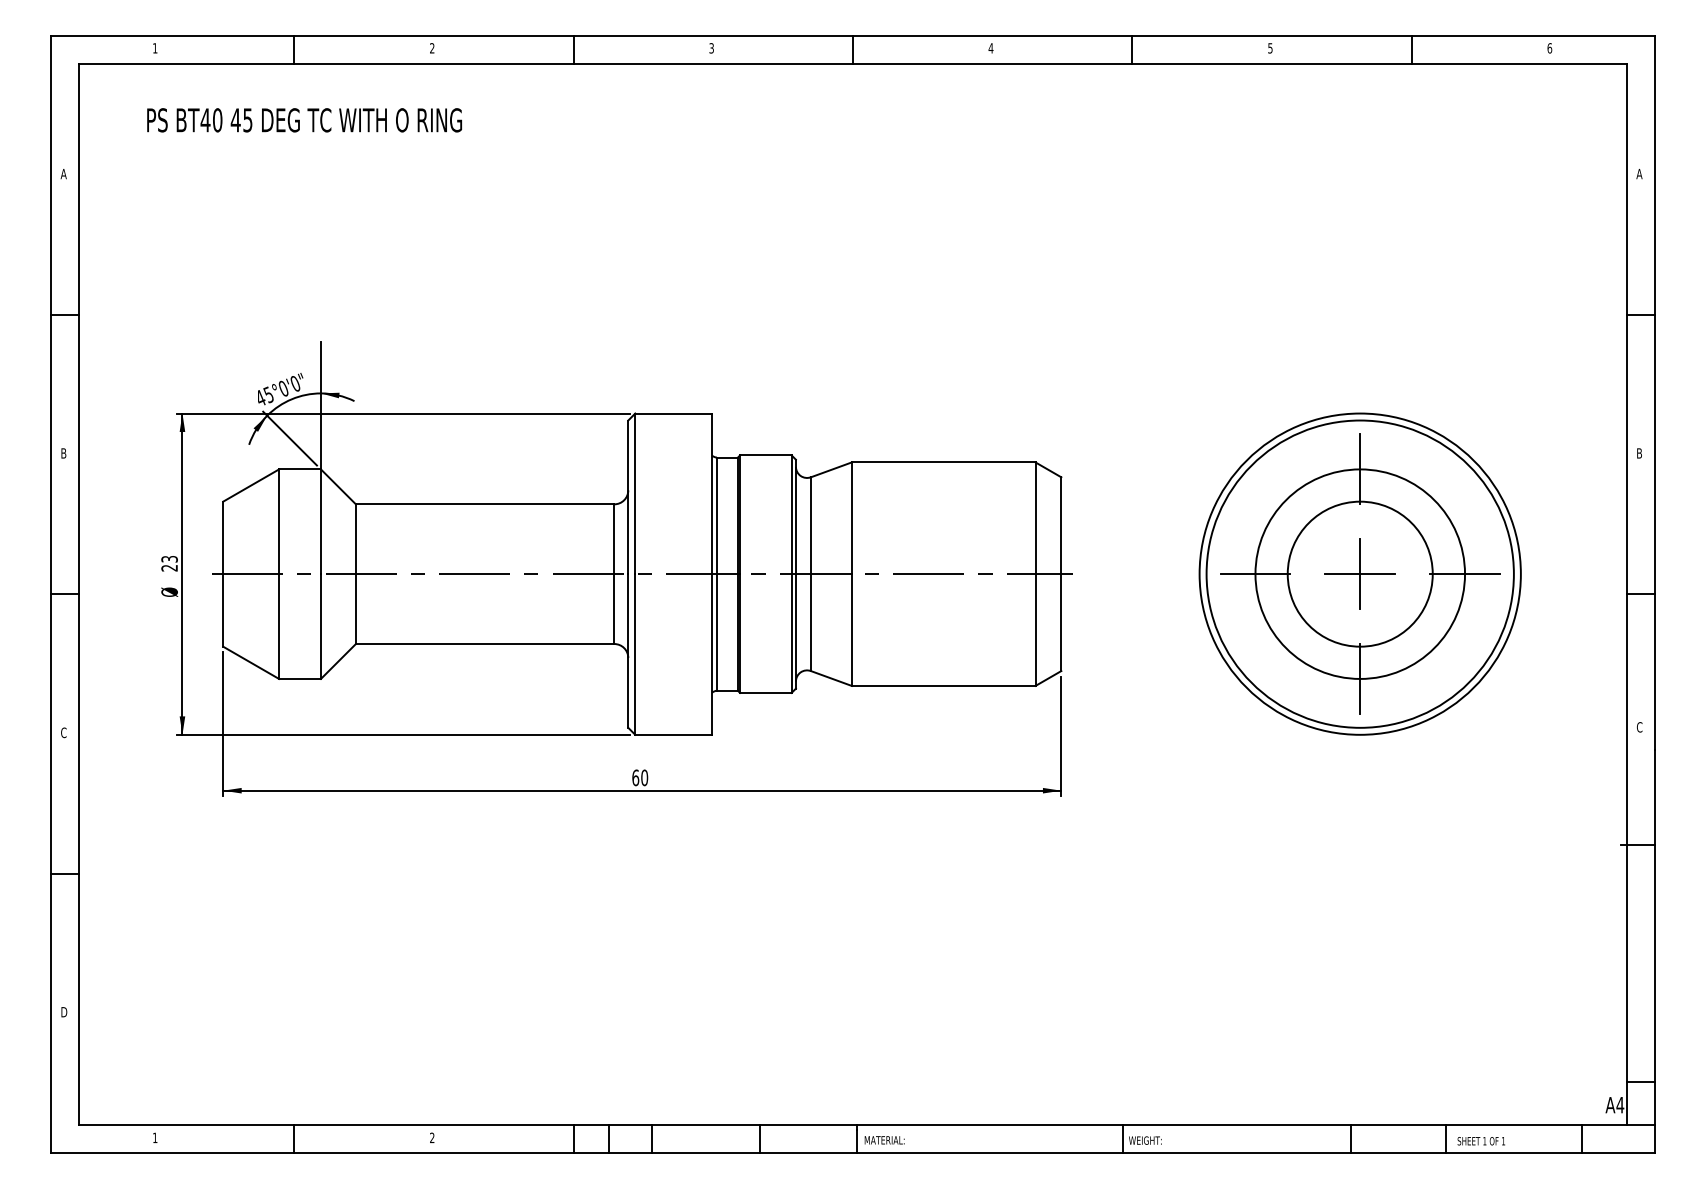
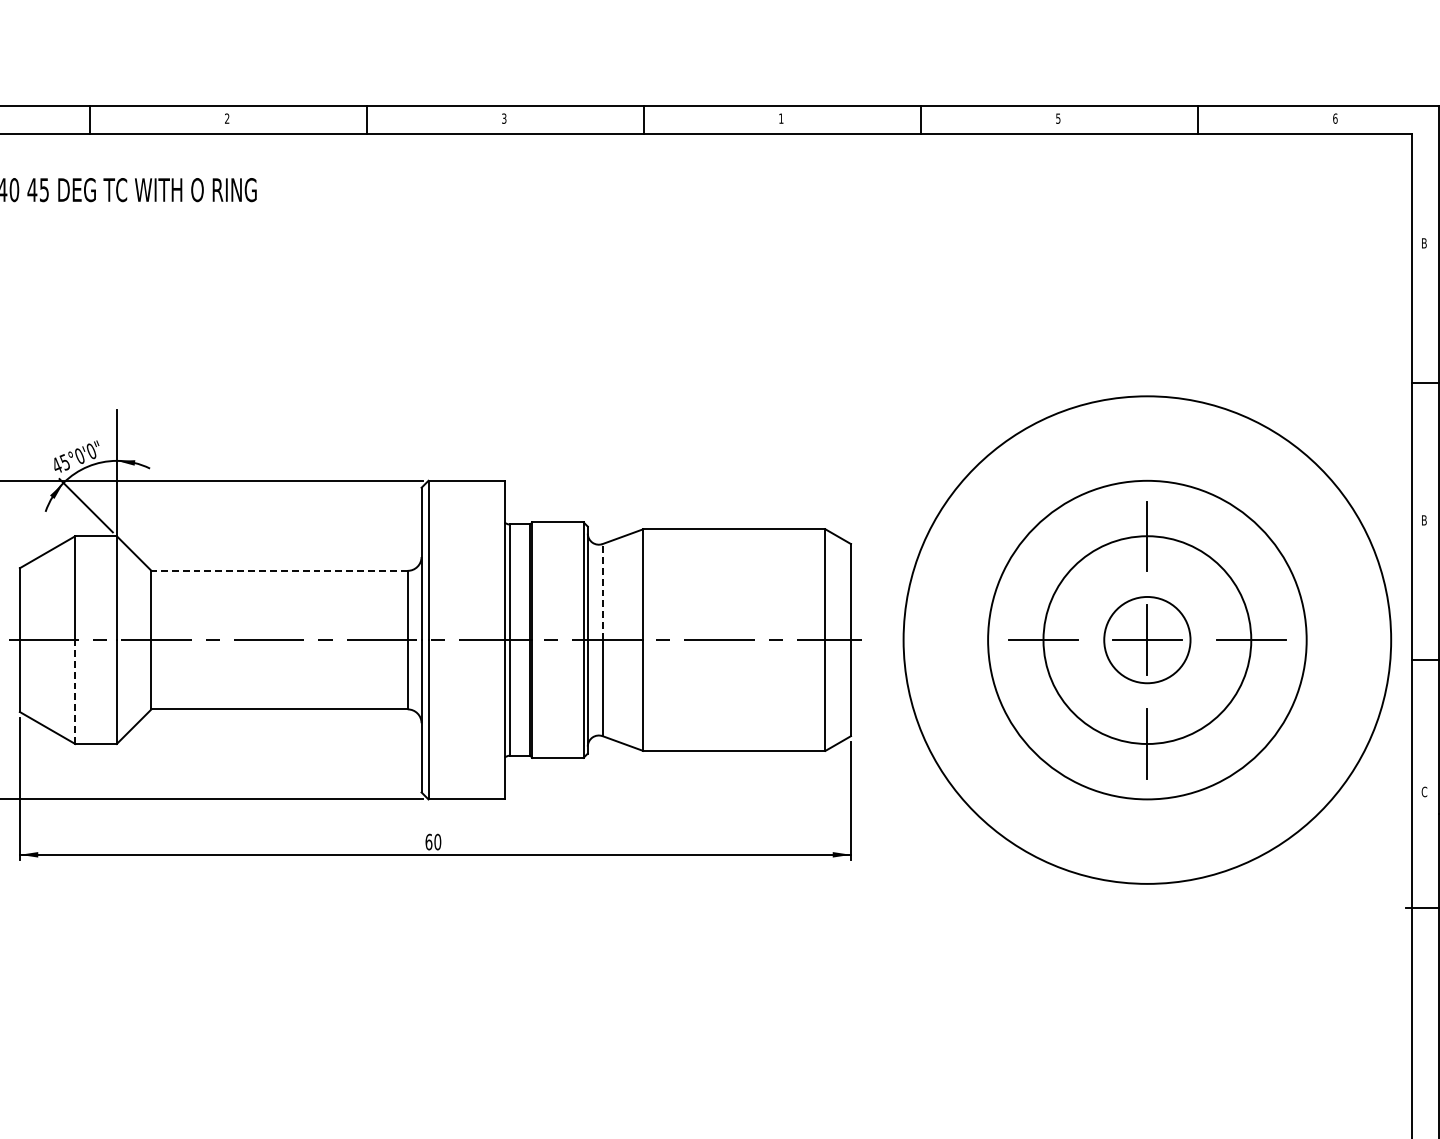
text: (990, 48) -> (780, 118), 4 -> 1
text: (1639, 173) -> (1424, 242), A -> B
line: (484, 504) -> (278, 571), solid -> dashed
line: (810, 525) -> (602, 591), solid -> dashed
circle: (1359, 573) -> (1146, 639), size x0.6
circle: (1359, 573) -> (1146, 639), size x1.6
line: (279, 626) -> (75, 691), solid -> dashed

